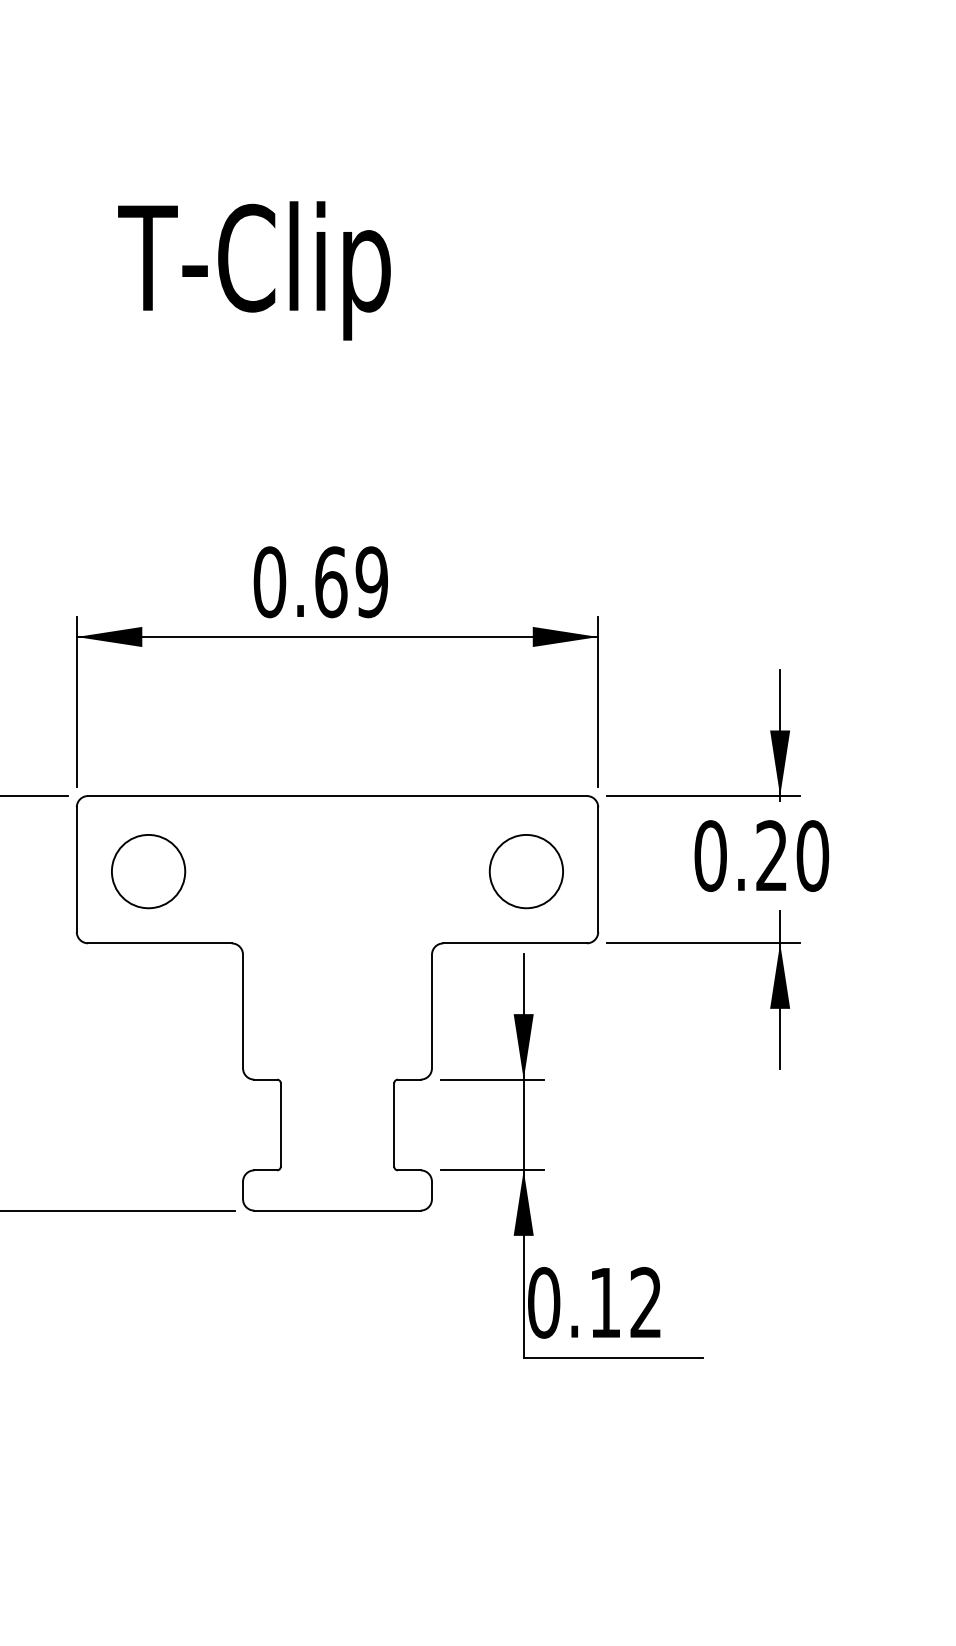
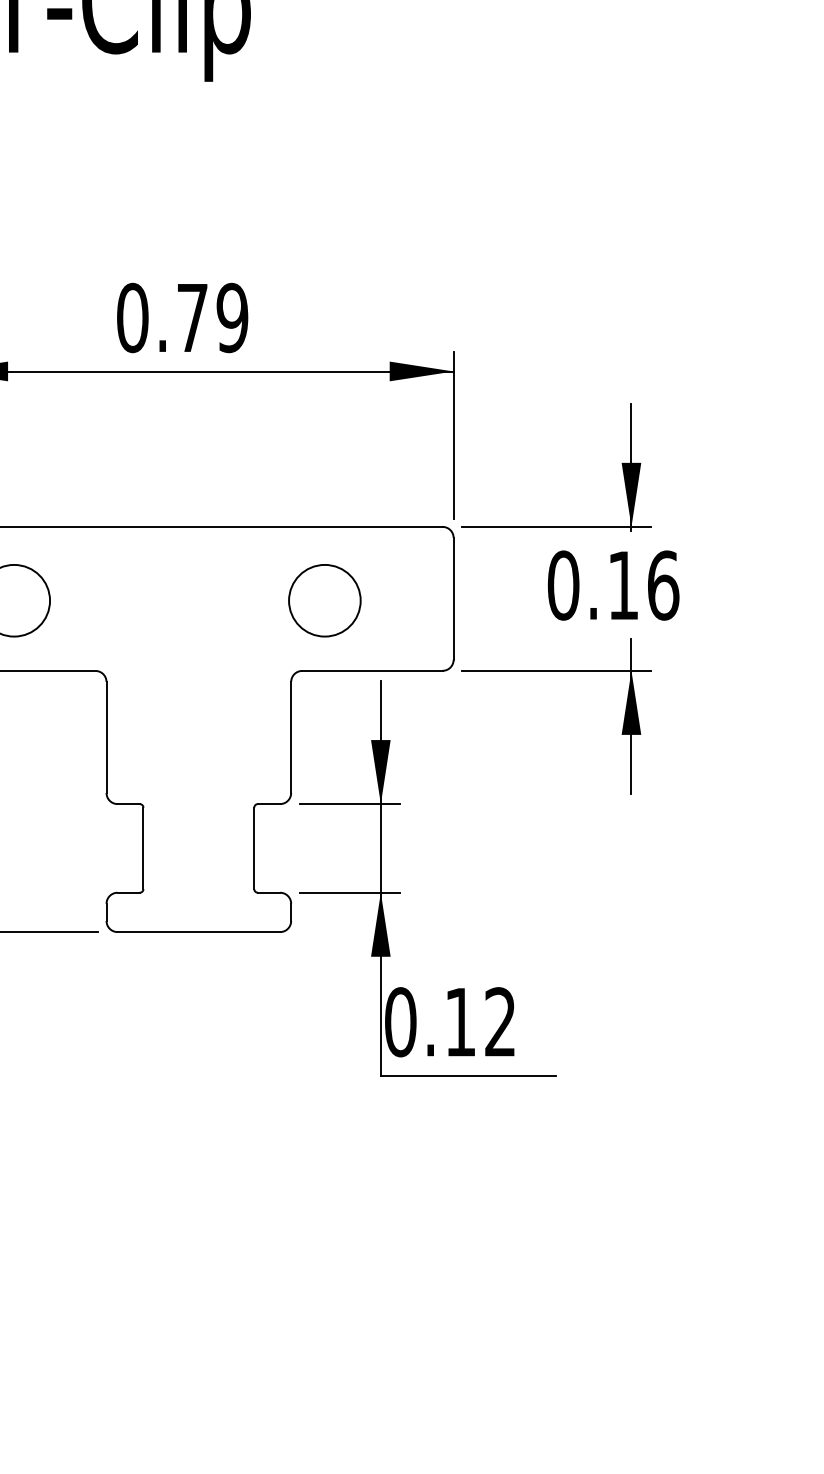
text: (331, 582) -> (192, 318), 0.69 -> 0.79
text: (792, 855) -> (643, 585), 0.20 -> 0.16
circle: (525, 871) -> (323, 600), moved

